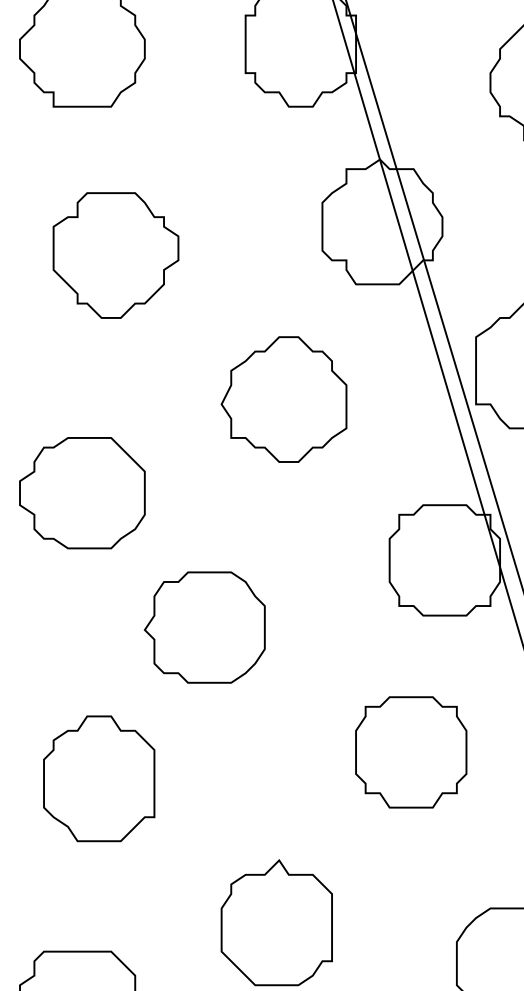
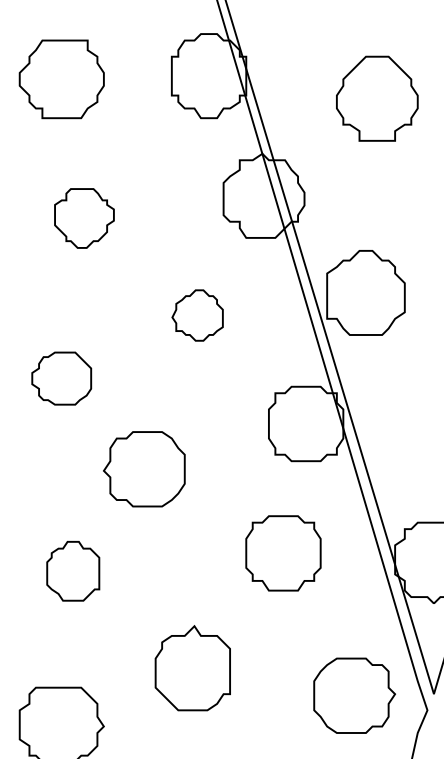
part: (116, 255) -> (84, 218), size x0.7
part: (283, 399) -> (197, 315), size x0.6
part: (81, 492) -> (61, 378), size x0.7
part: (99, 779) -> (73, 571), size x0.7

